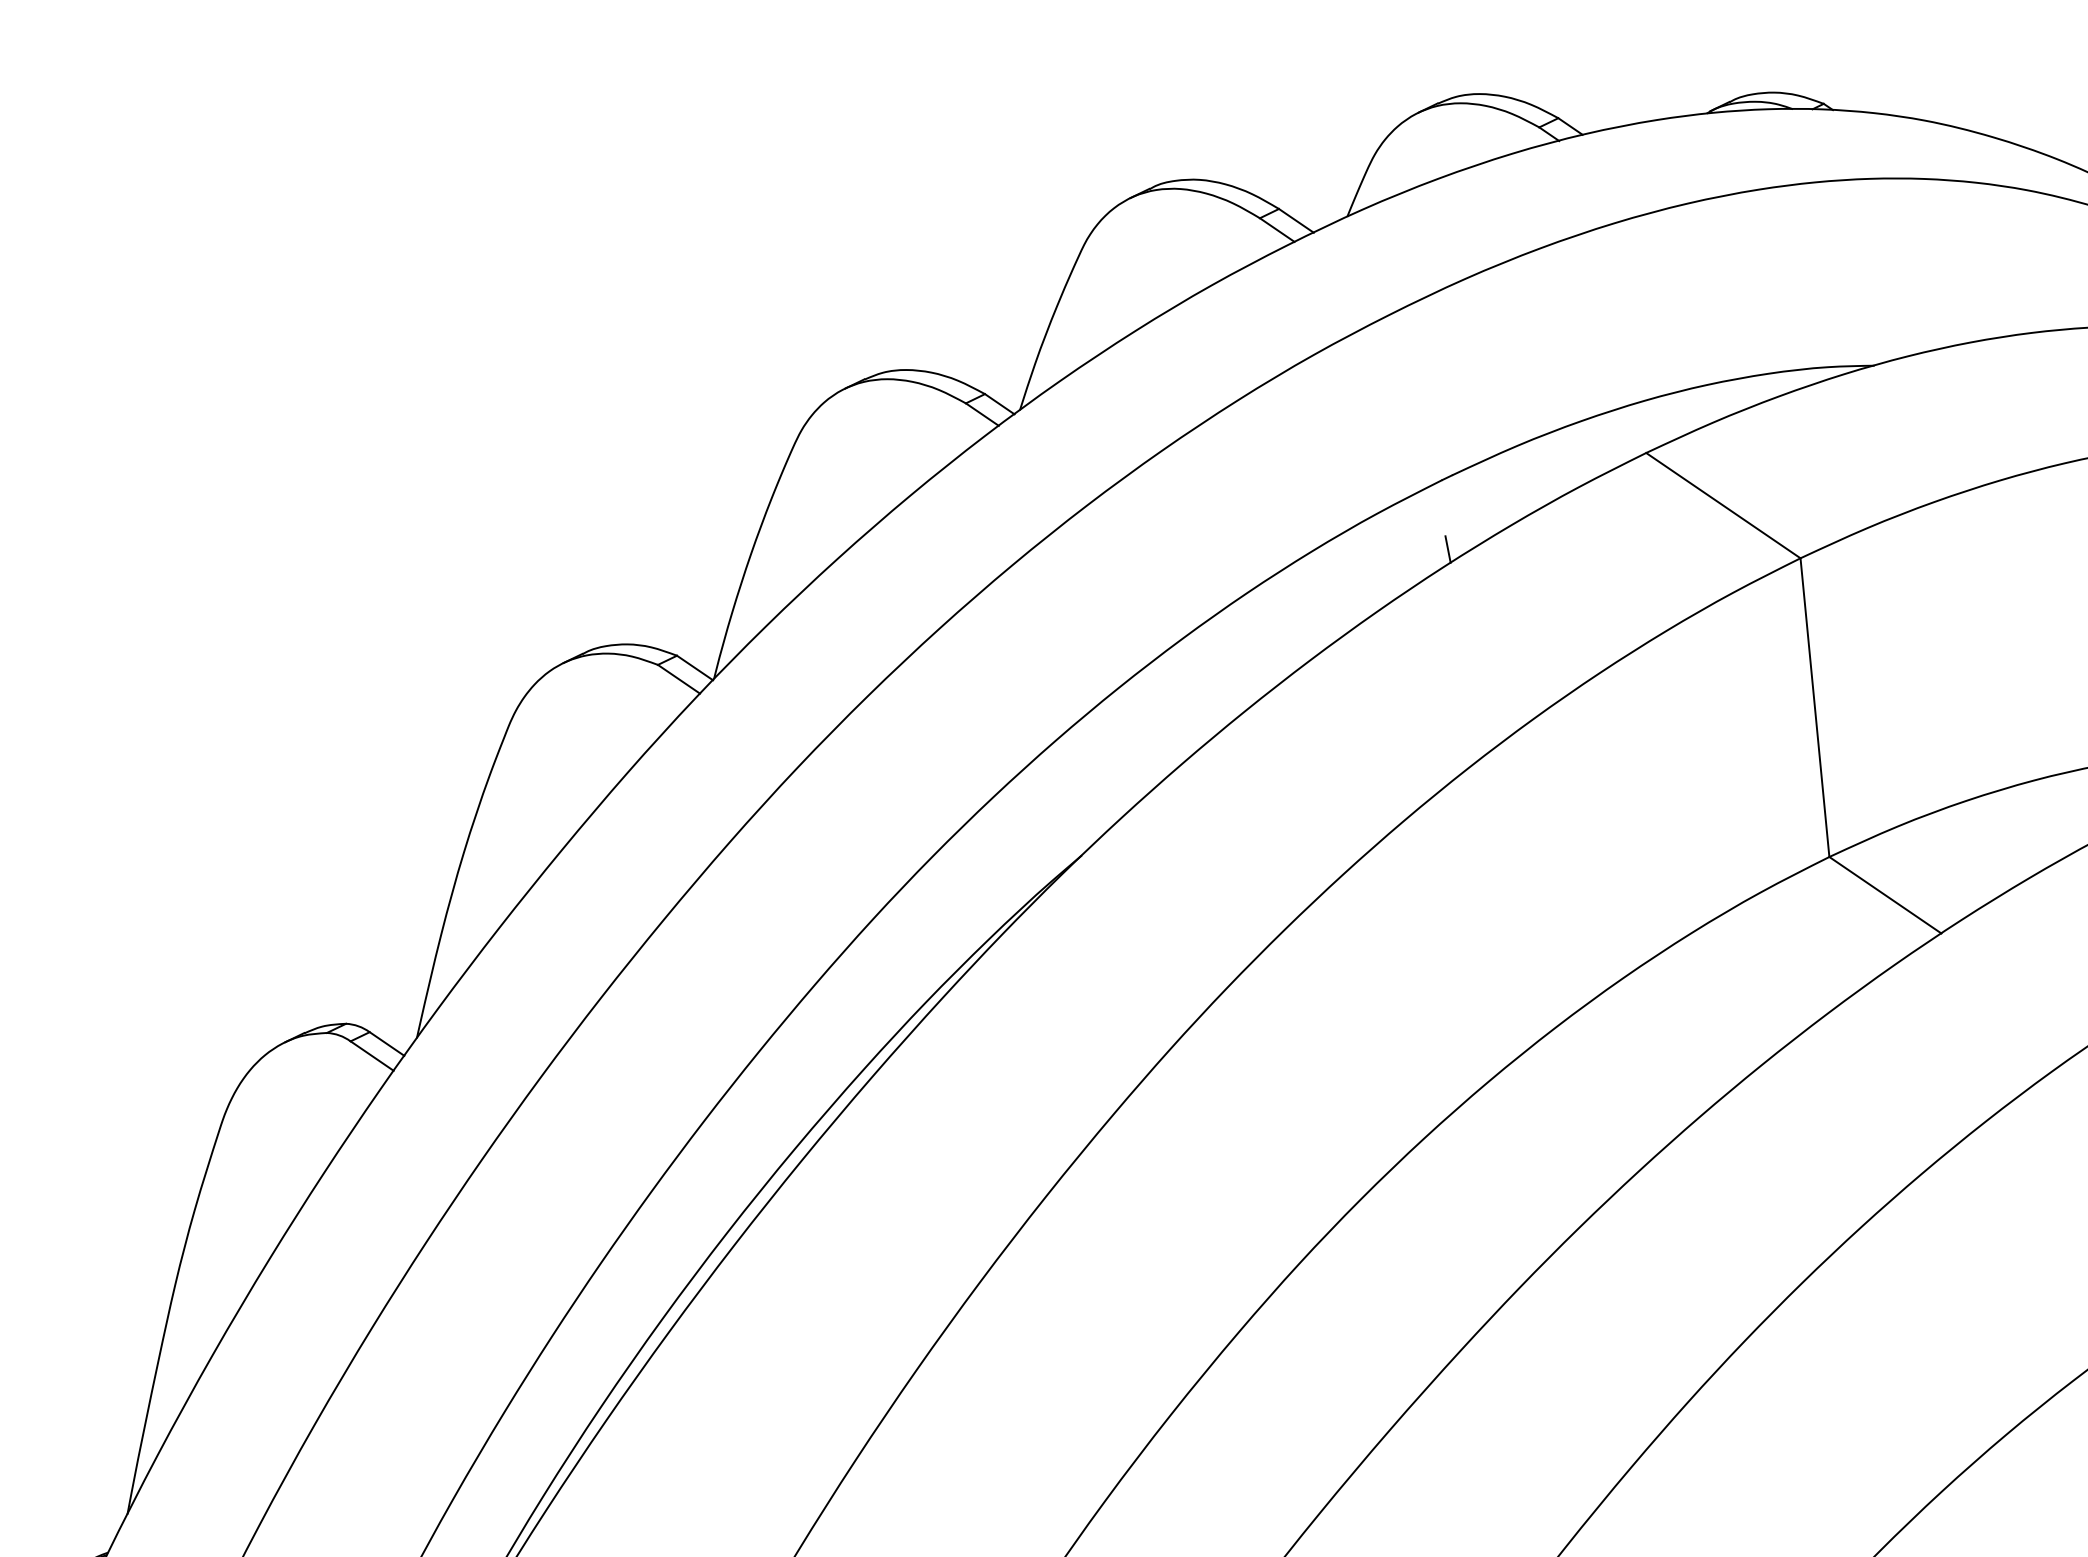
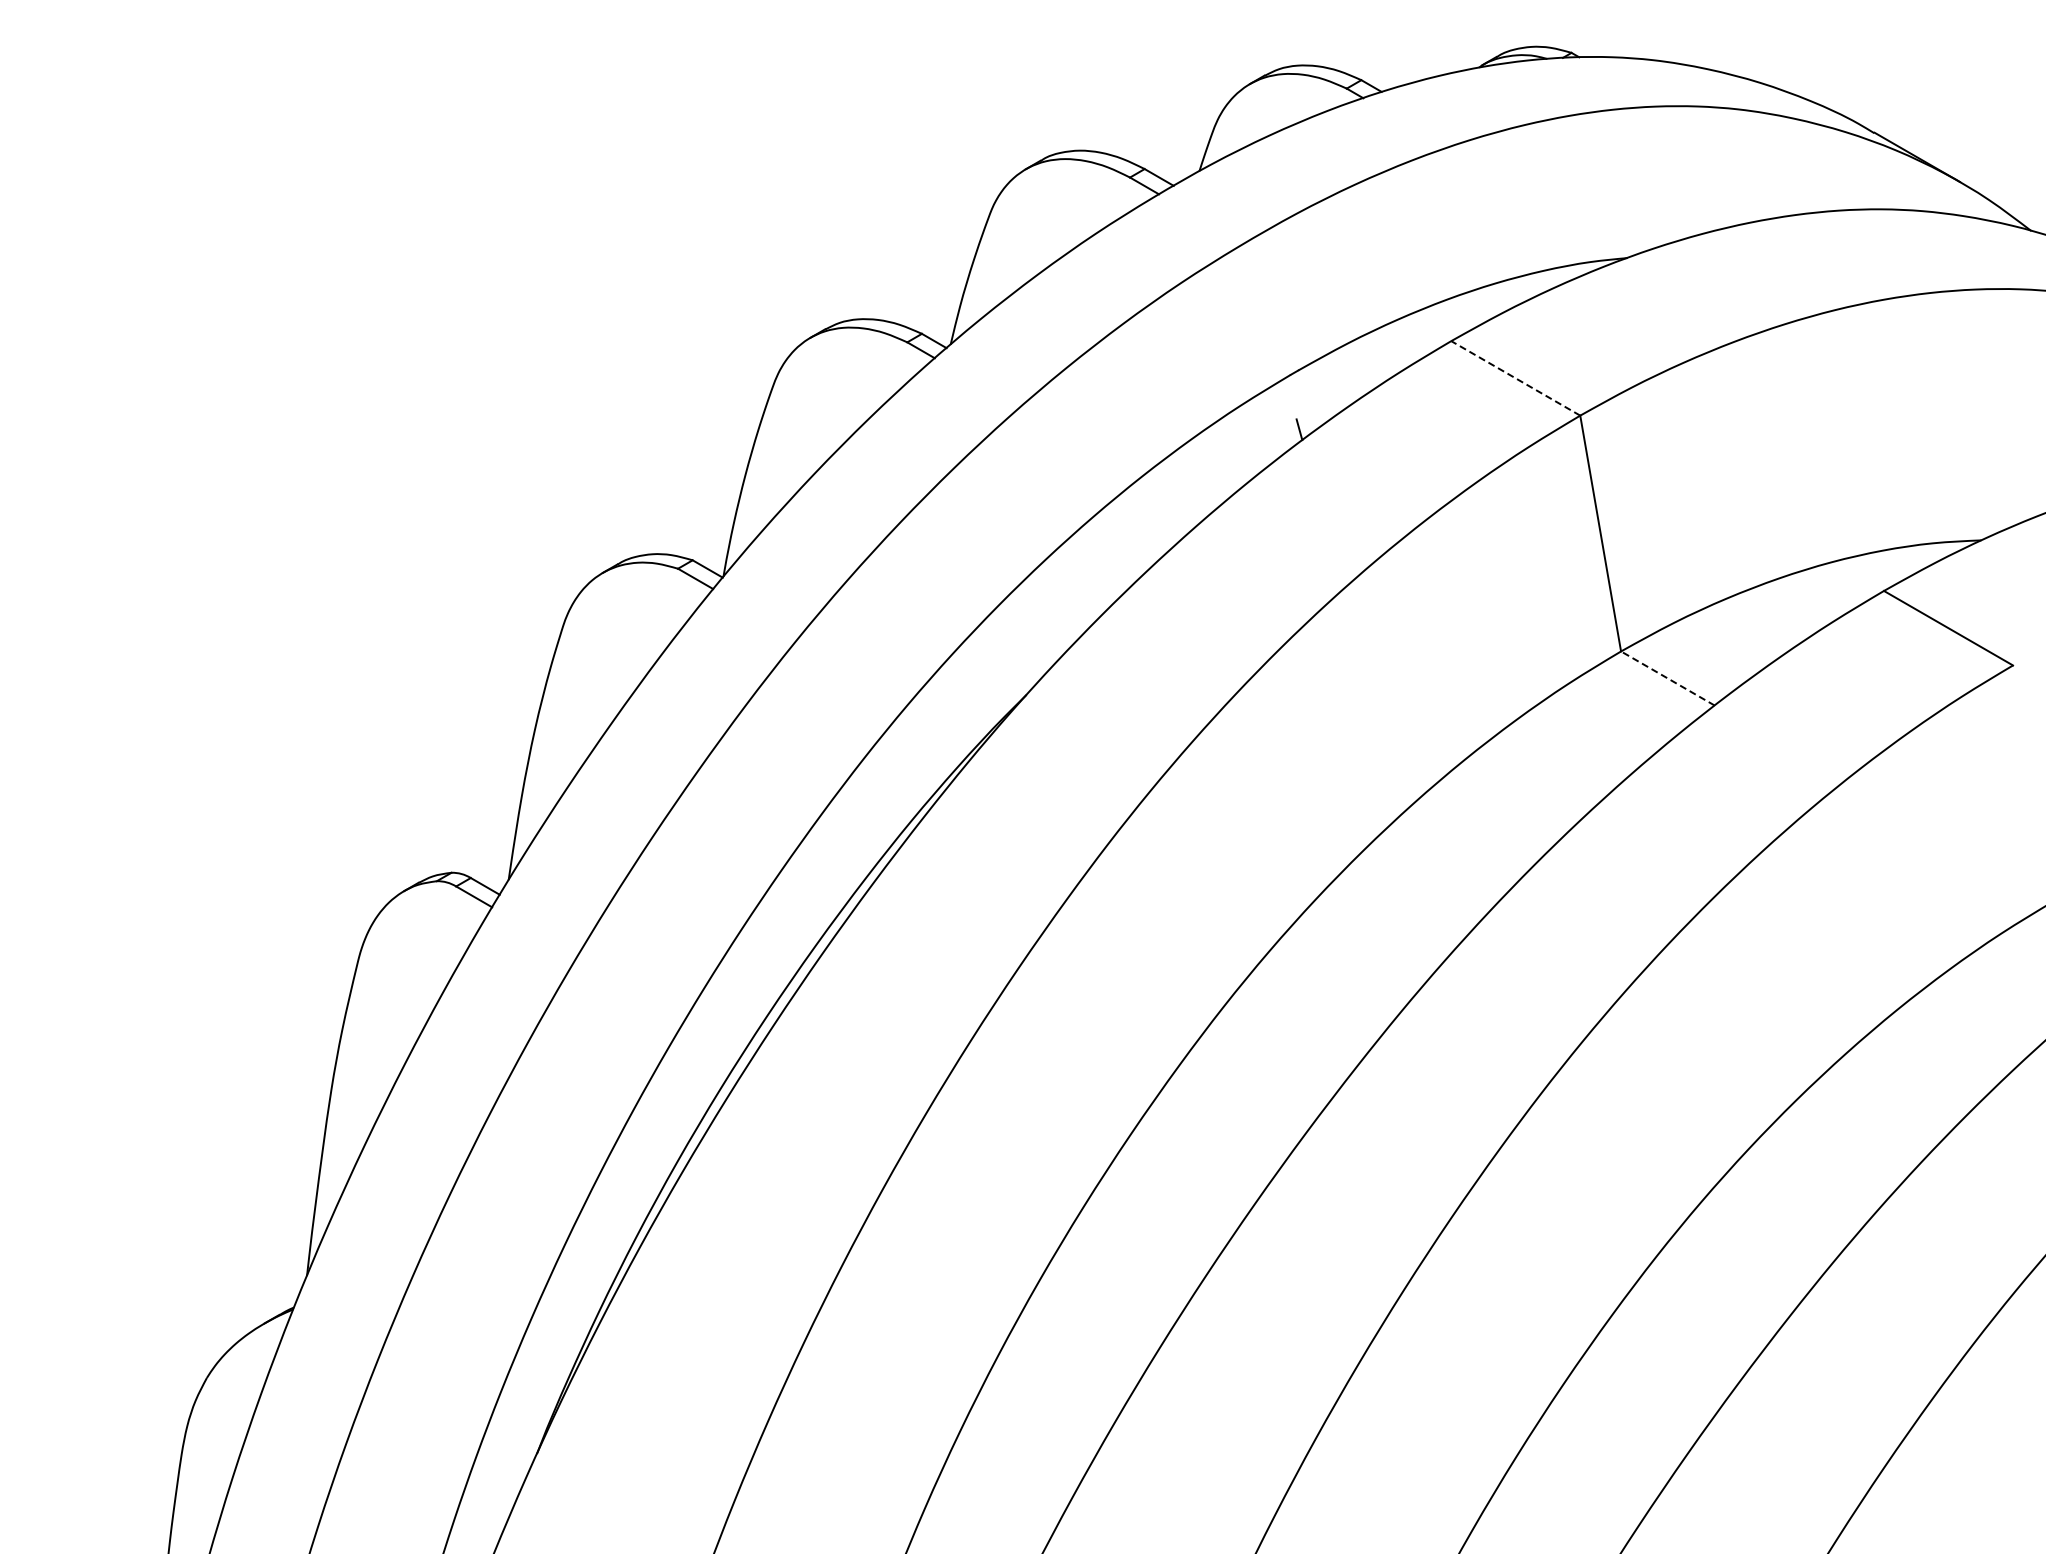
line: (1723, 505) -> (1515, 378), solid -> dashed
line: (1884, 895) -> (1667, 678), solid -> dashed

